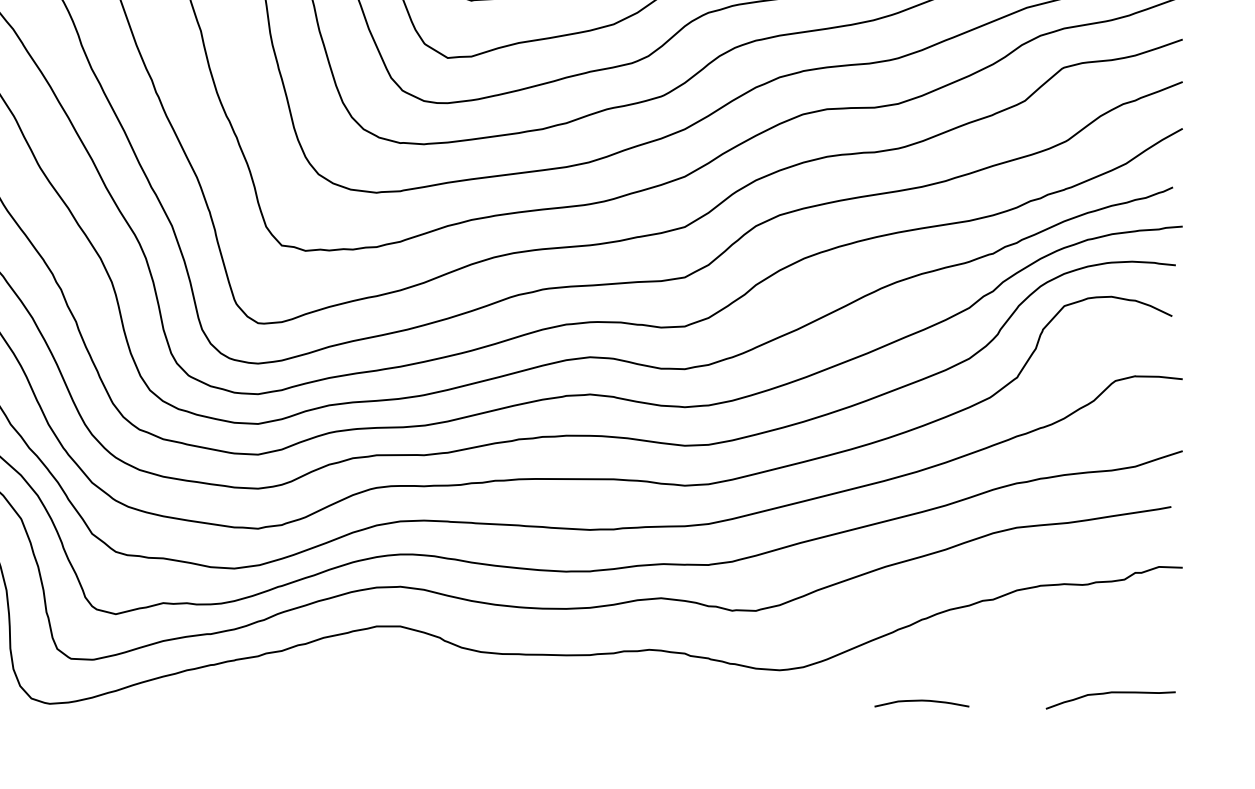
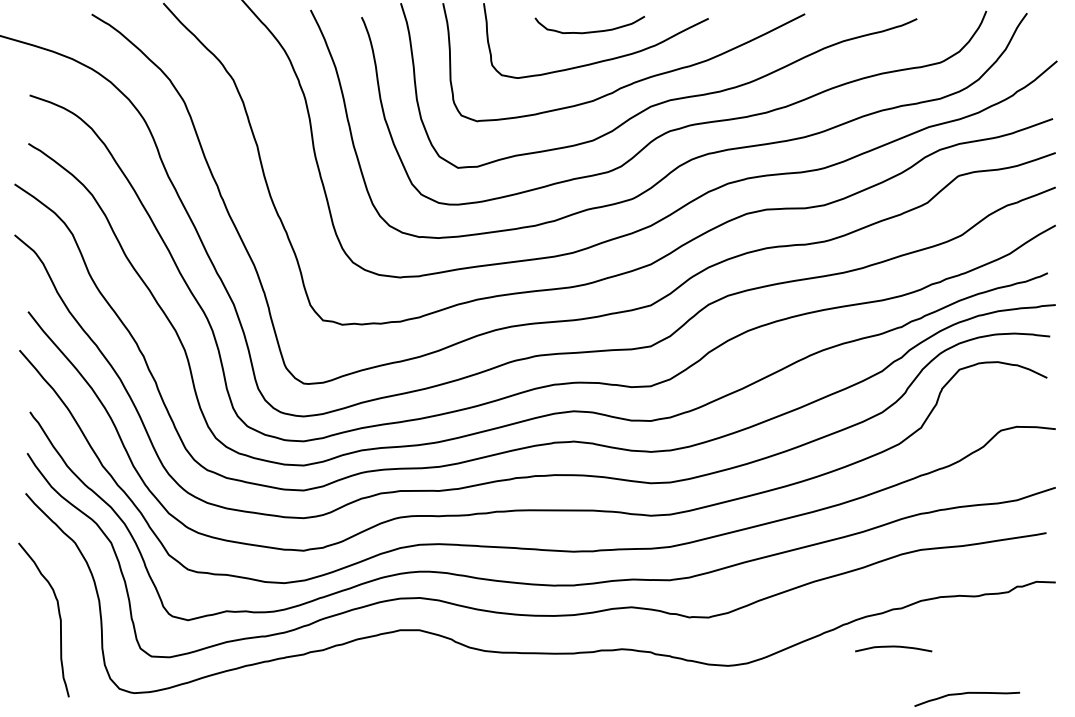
curve: (1108, 694) -> (965, 694), moved
curve: (921, 701) -> (893, 647), moved

